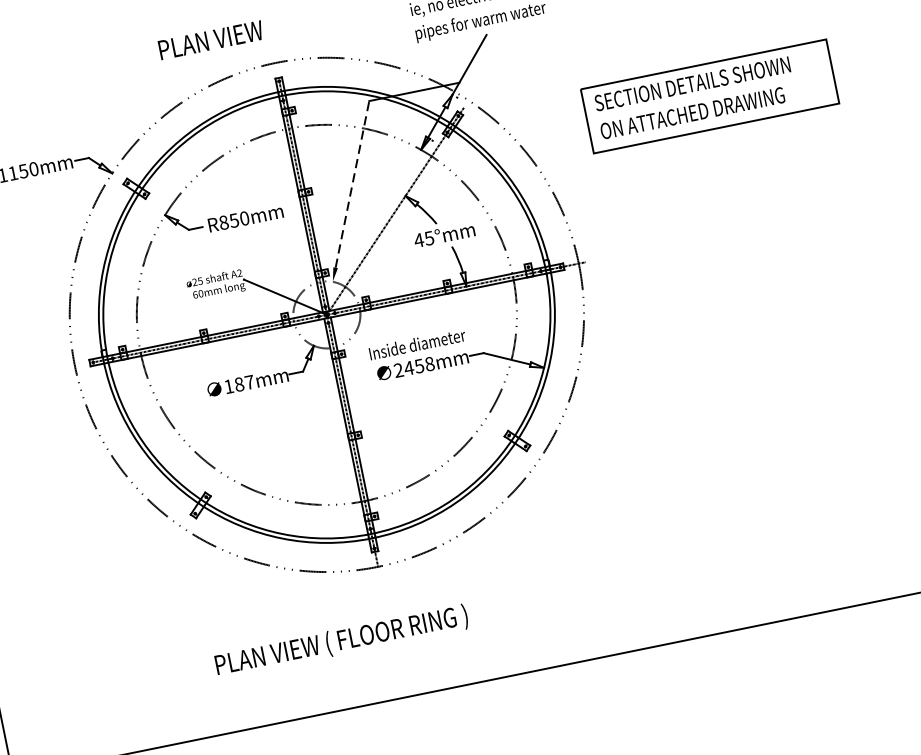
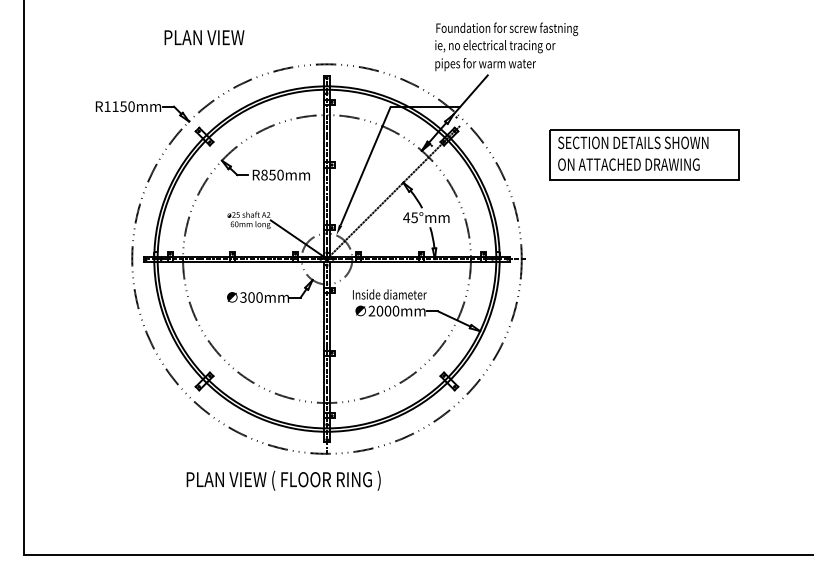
text: (211, 39) -> (204, 37), moved
line: (352, 183) -> (365, 165), dashed -> solid
text: (418, 365) -> (387, 310), 2458mm -> 2000mm
text: (239, 384) -> (251, 297), 187mm -> 300mm
text: (341, 641) -> (283, 480), moved

